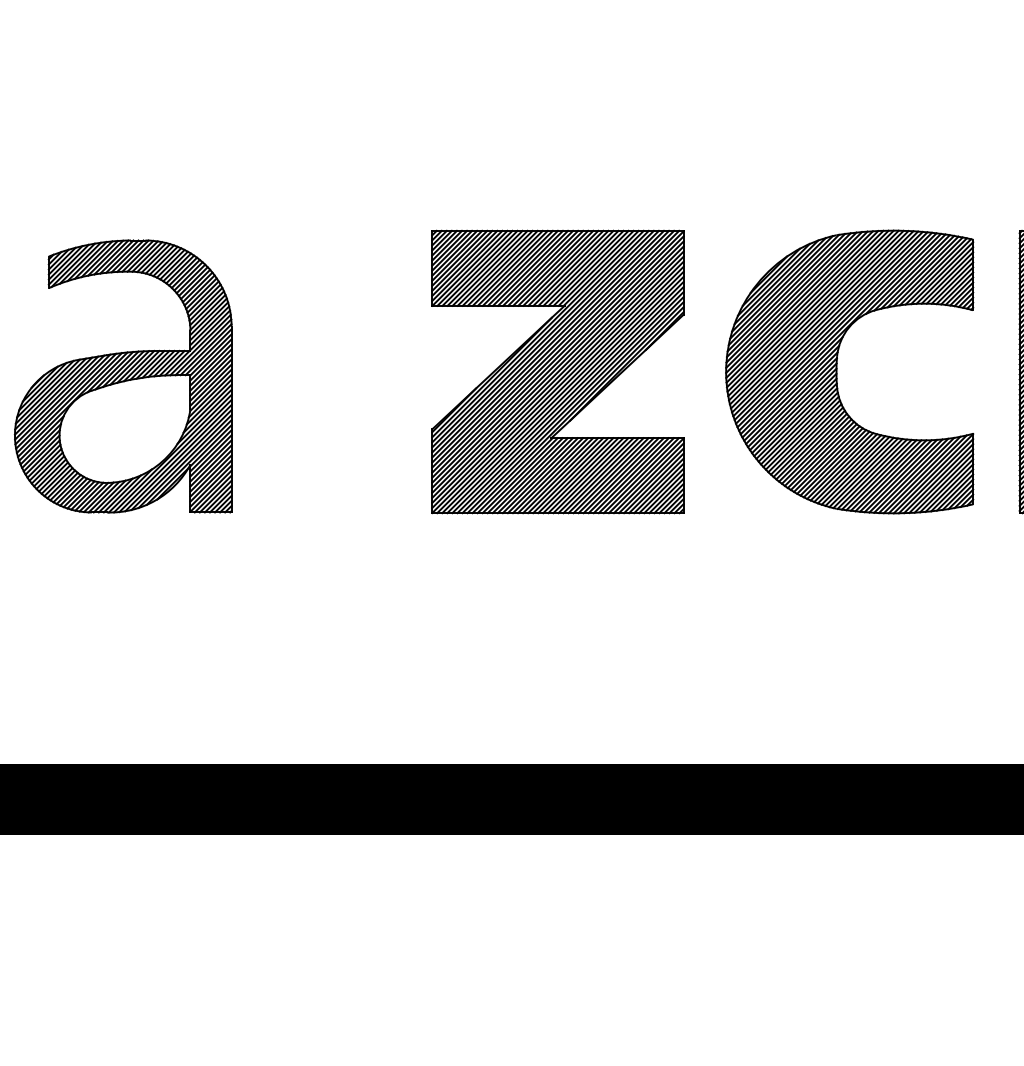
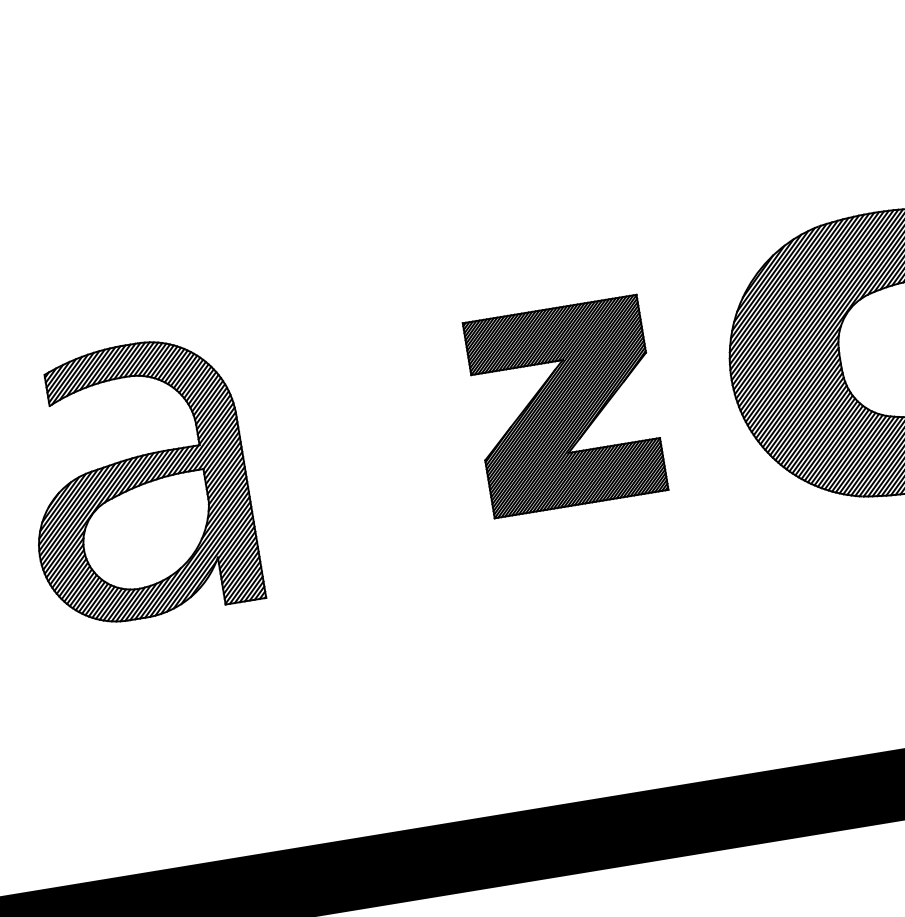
part: (557, 371) -> (565, 406), size x0.7

